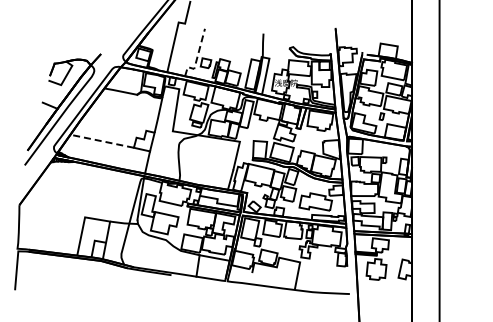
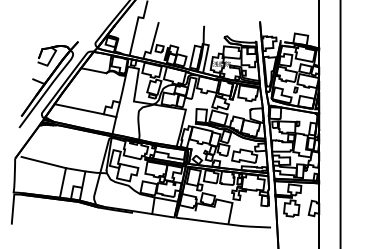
line: (197, 57) -> (153, 44), dashed -> solid
line: (101, 141) -> (78, 109), dashed -> solid
line: (56, 209) -> (43, 162), added

